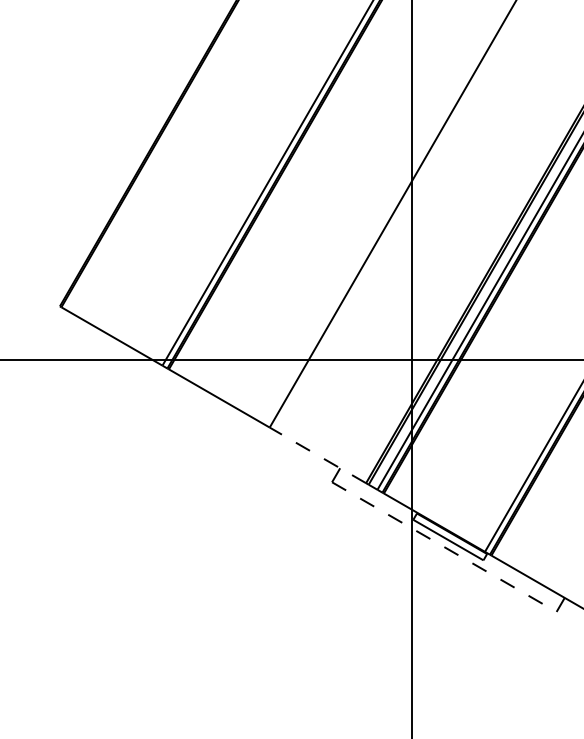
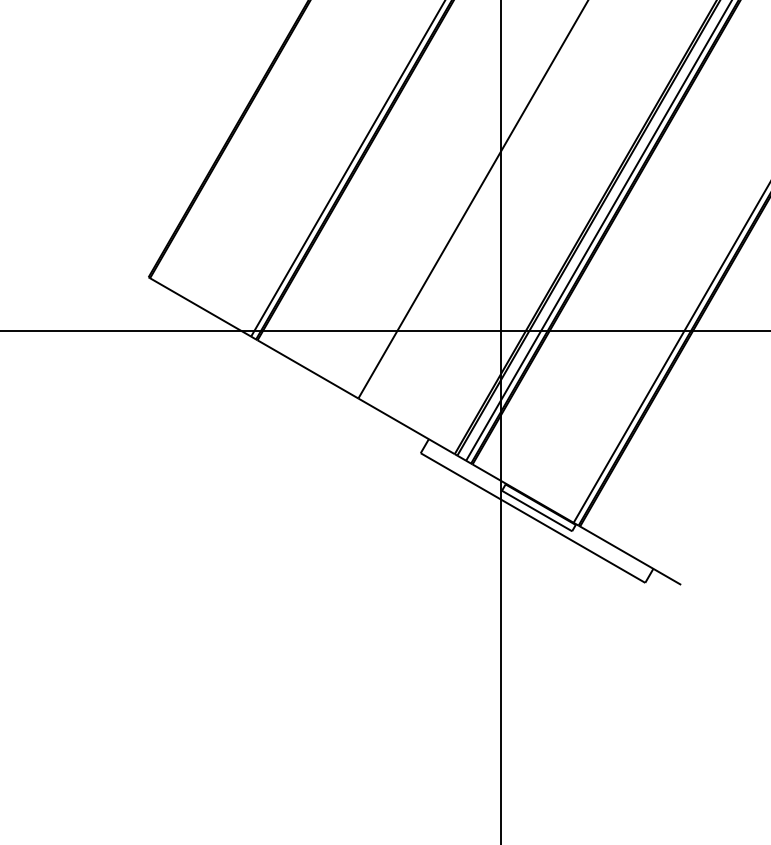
line: (317, 455) -> (406, 426), dashed -> solid
line: (444, 547) -> (533, 518), dashed -> solid

